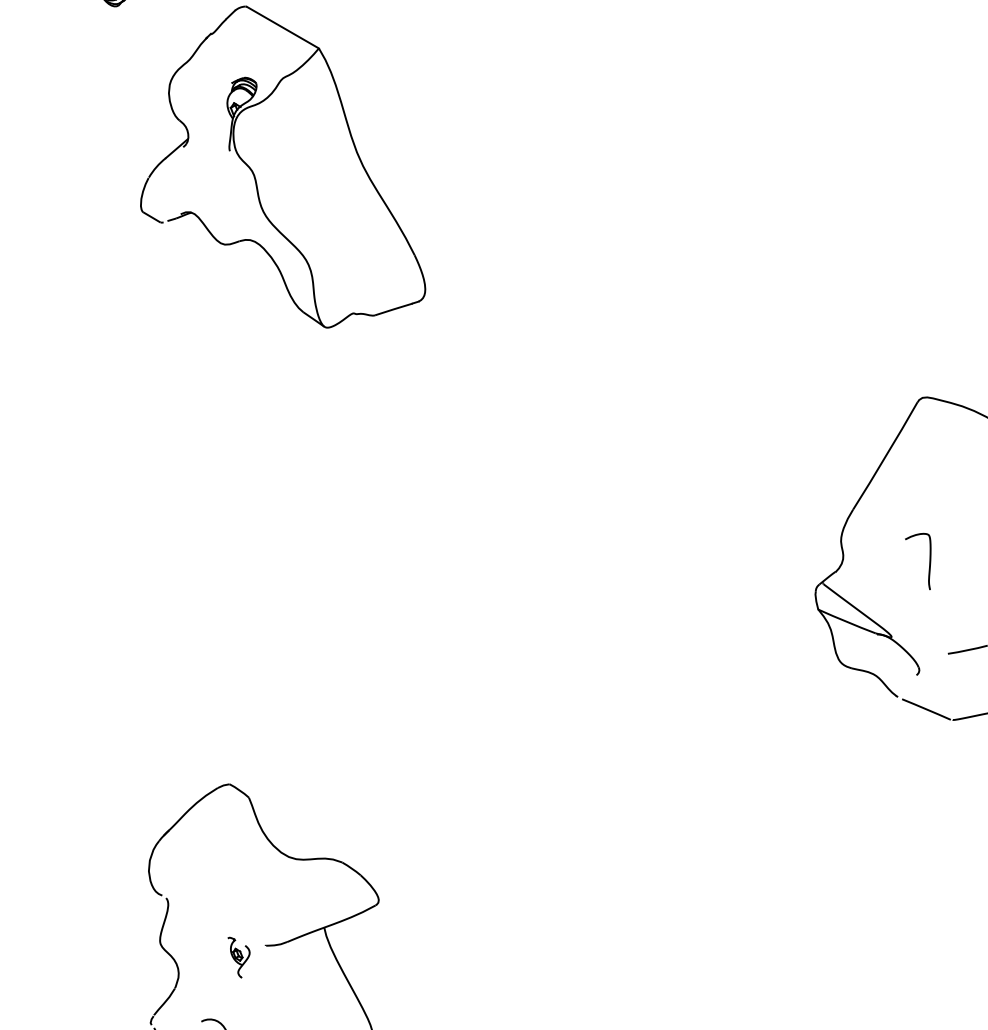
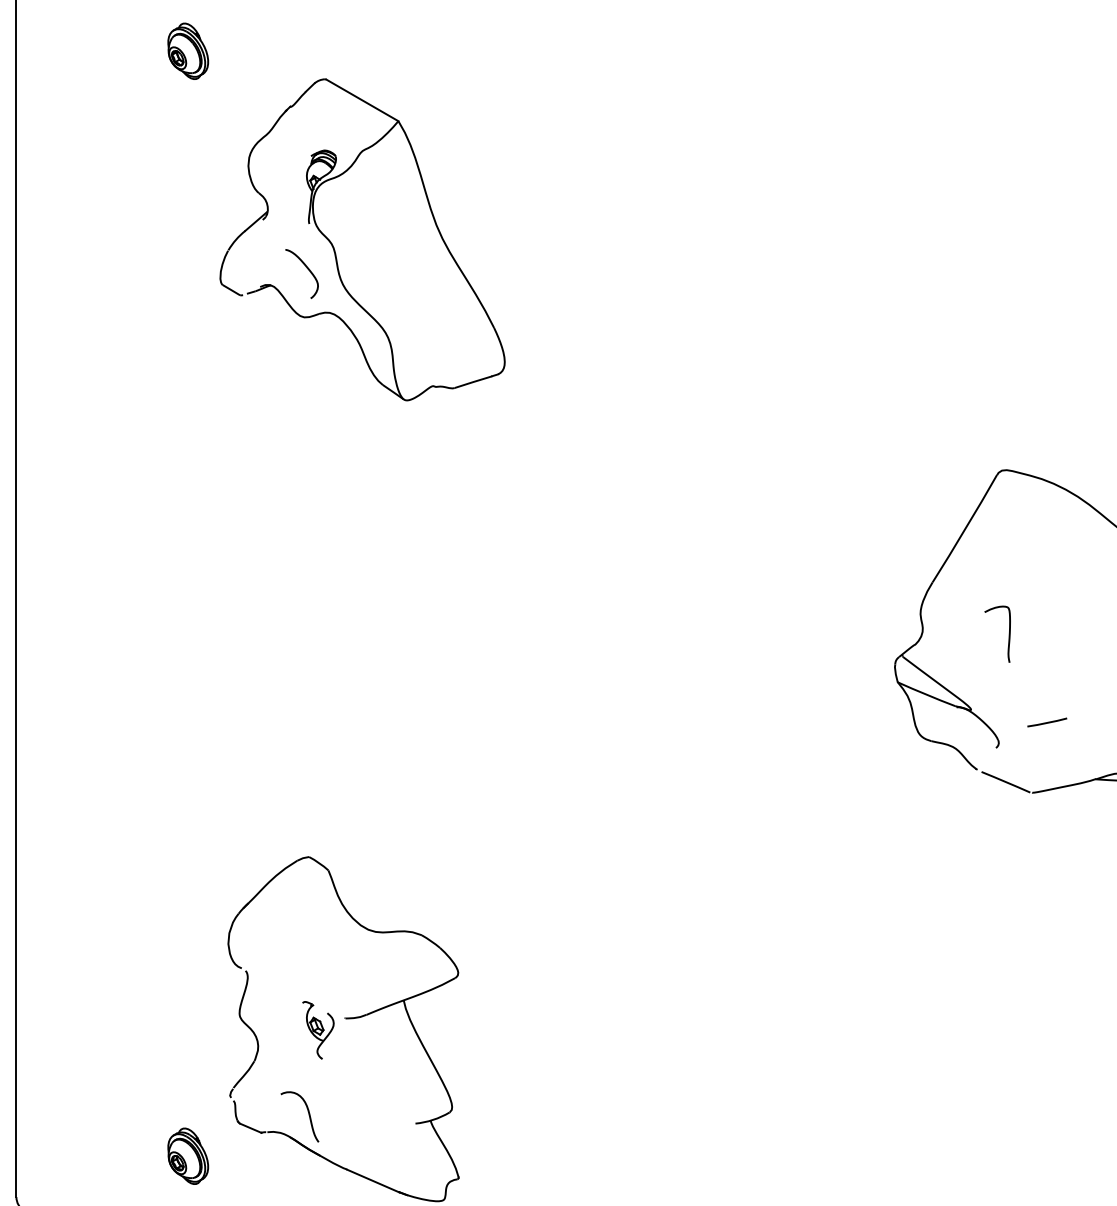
curve: (227, 195) -> (306, 268), added
part: (239, 957) -> (318, 1030), size x1.43

